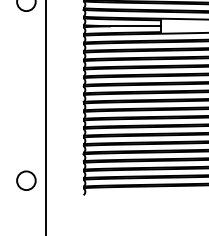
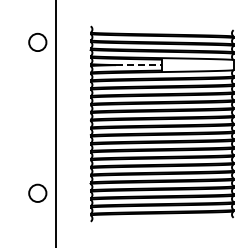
line: (136, 26) -> (139, 65), solid -> dashed
circle: (26, 179) -> (37, 192), moved

